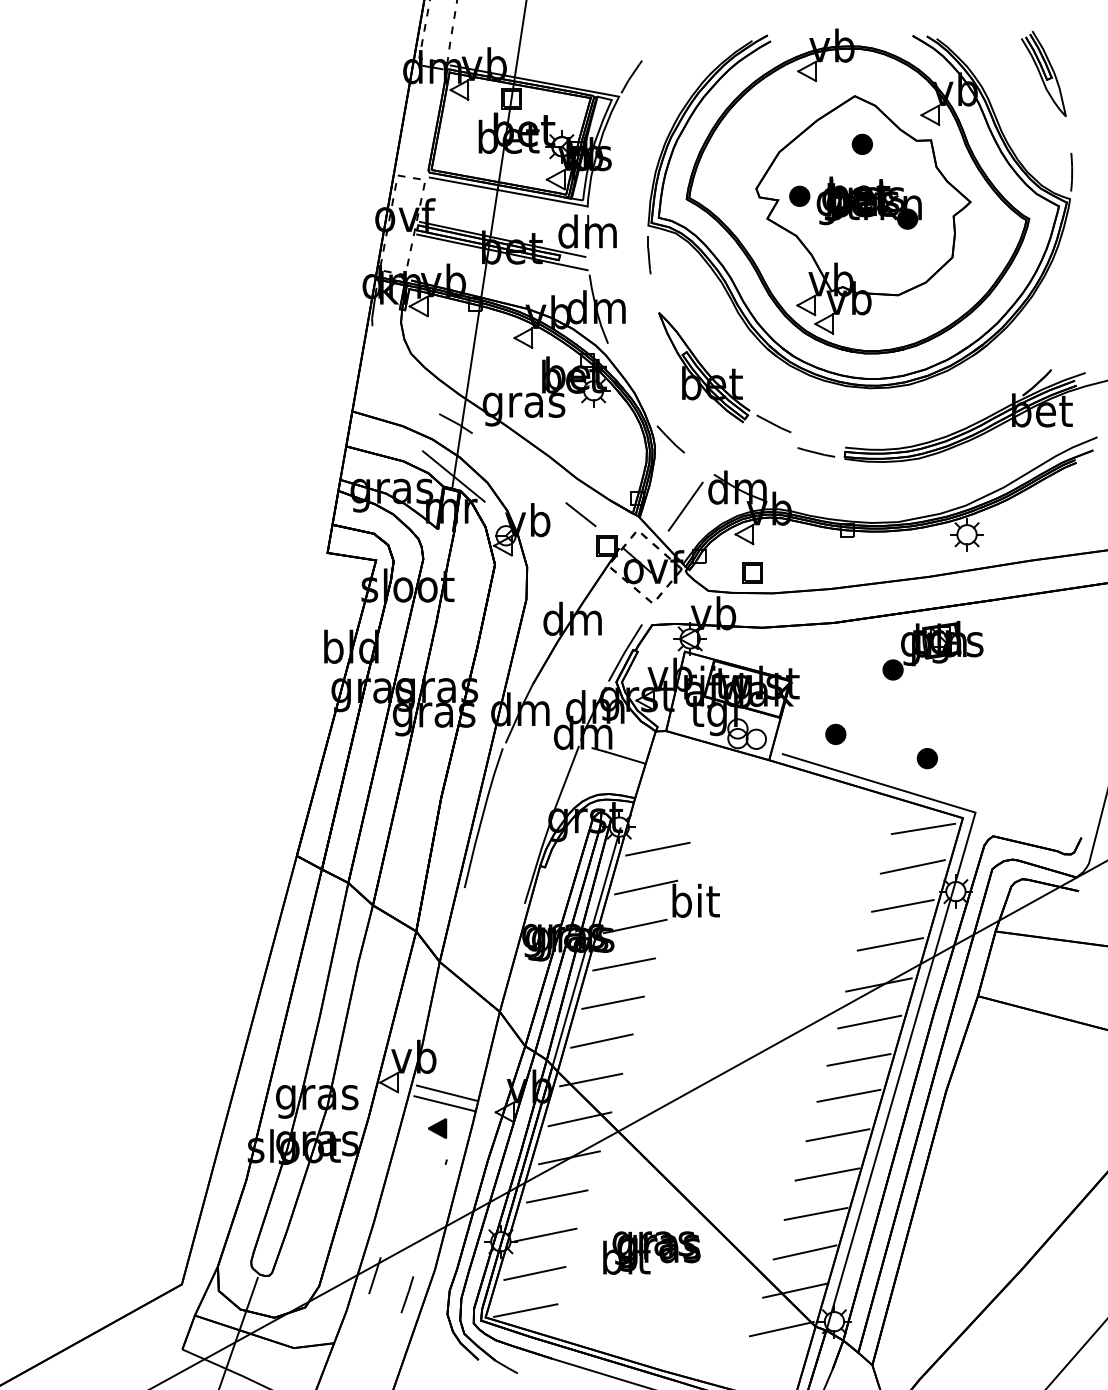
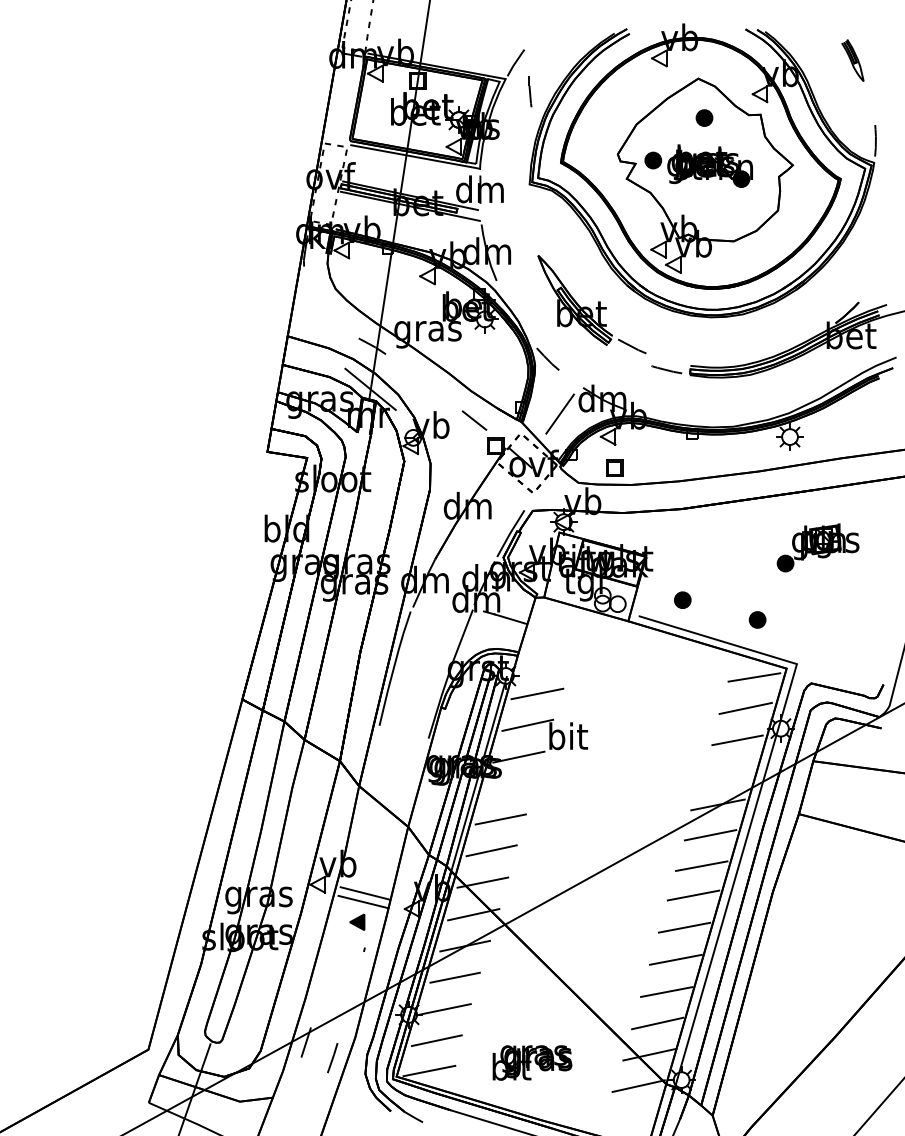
part: (1043, 73) -> (852, 60), size x0.6
line: (649, 255) -> (530, 91), moved
part: (932, 650) -> (817, 547), moved
line: (890, 944) -> (727, 771), removed
line: (623, 964) -> (509, 788), removed
text: (651, 1252) -> (532, 1062), moved

